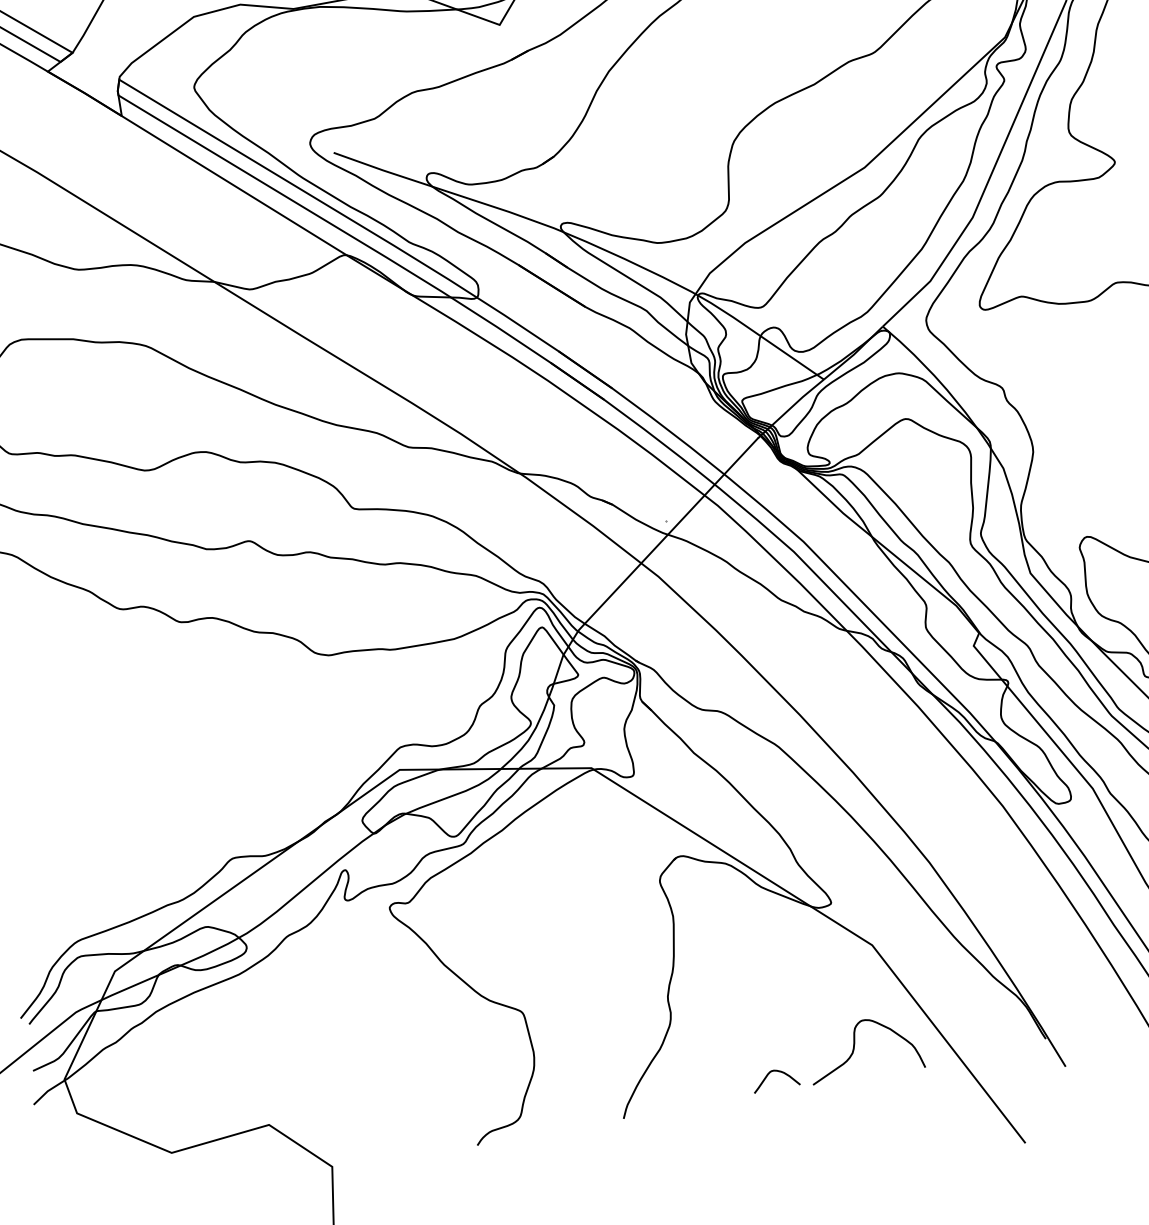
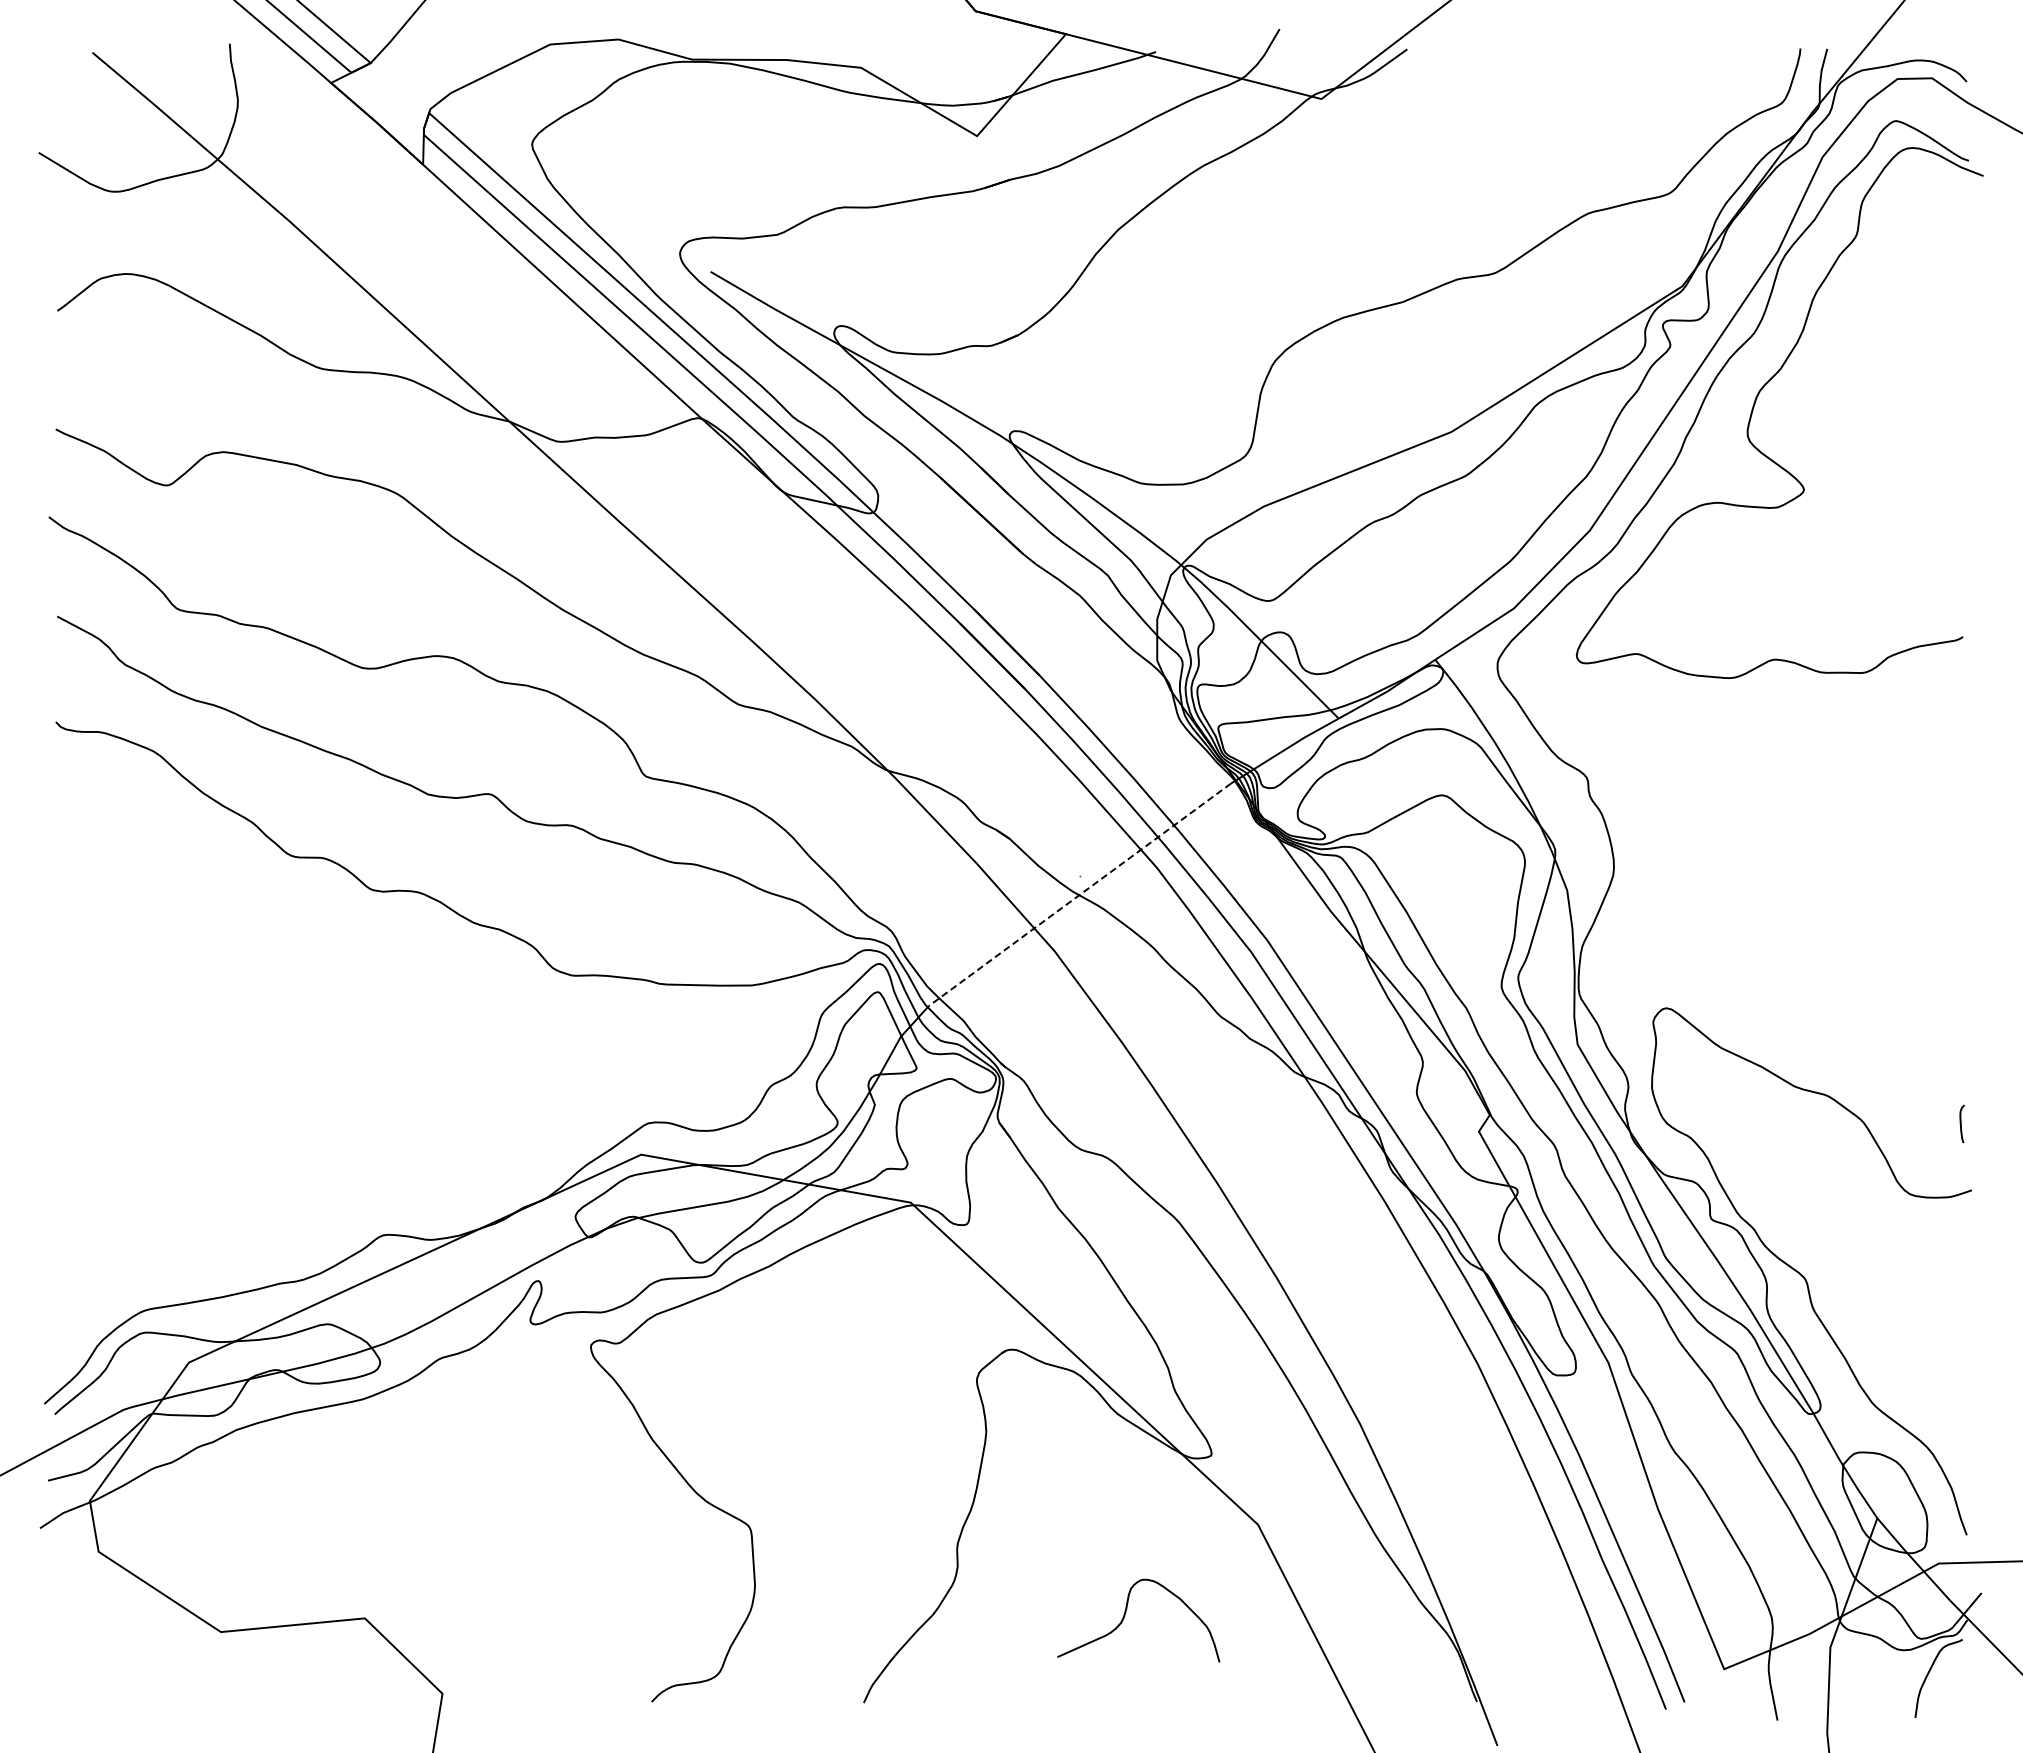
line: (668, 534) -> (1079, 894), solid -> dashed
curve: (854, 1047) -> (1125, 1615), moved
curve: (768, 1075) -> (1078, 1679), removed

